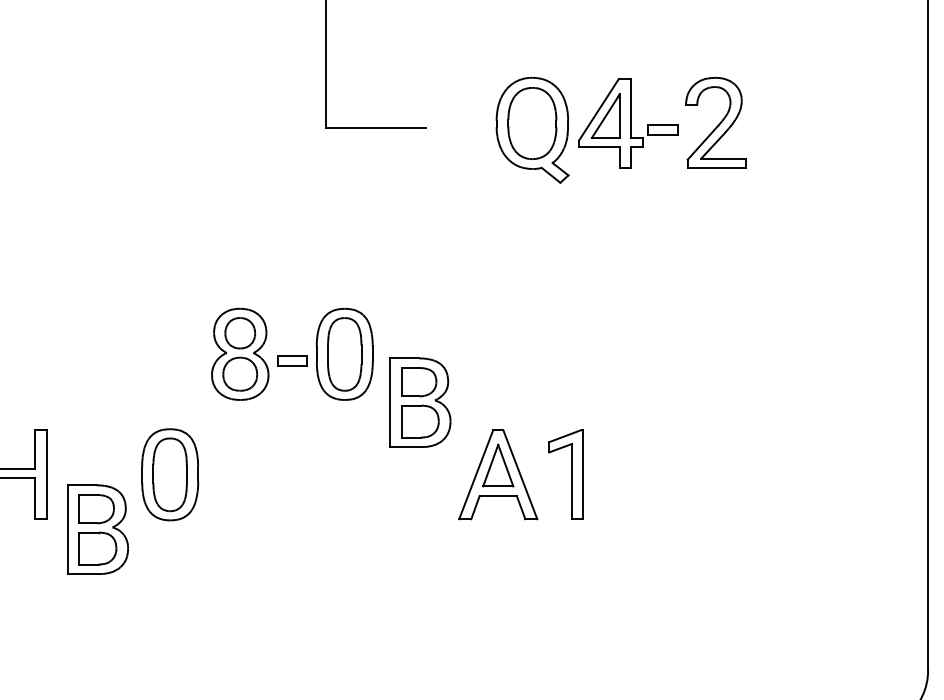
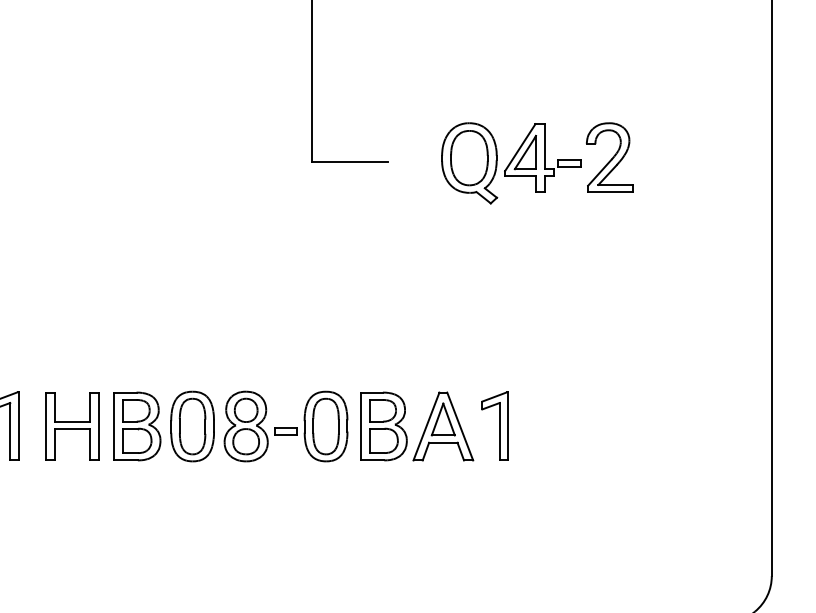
part: (291, 354) -> (285, 426), moved
part: (419, 402) -> (383, 426), moved
part: (98, 529) -> (137, 426), moved

